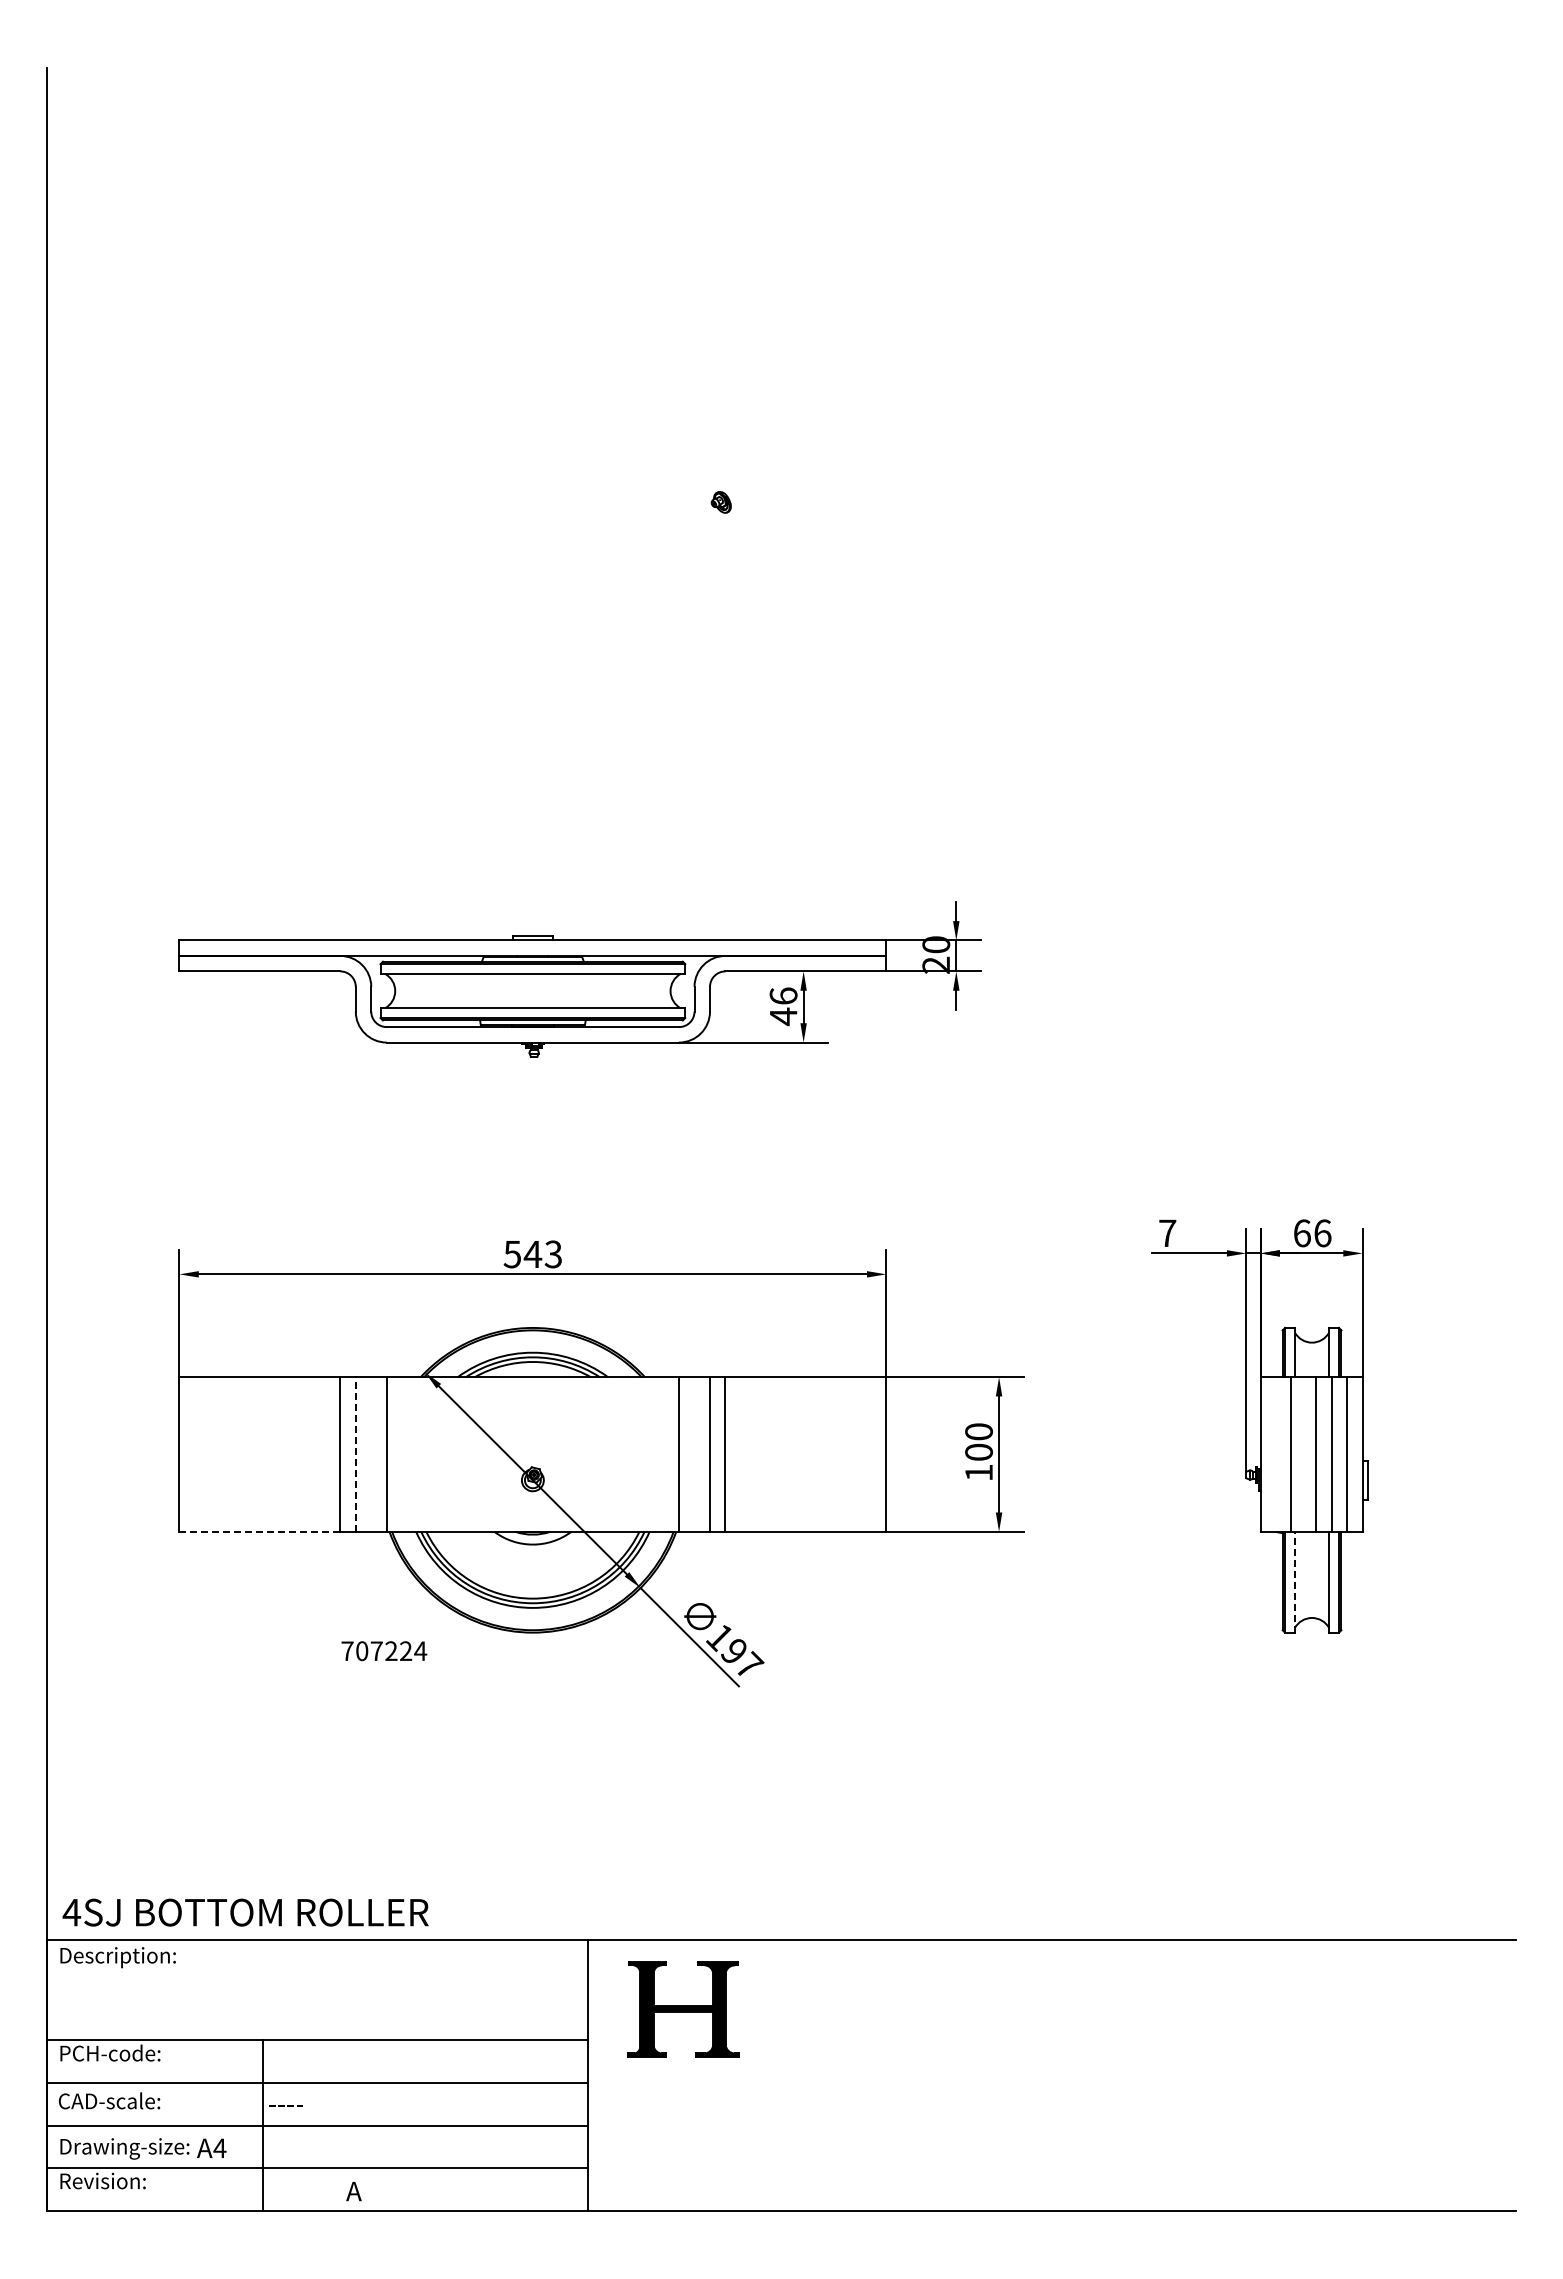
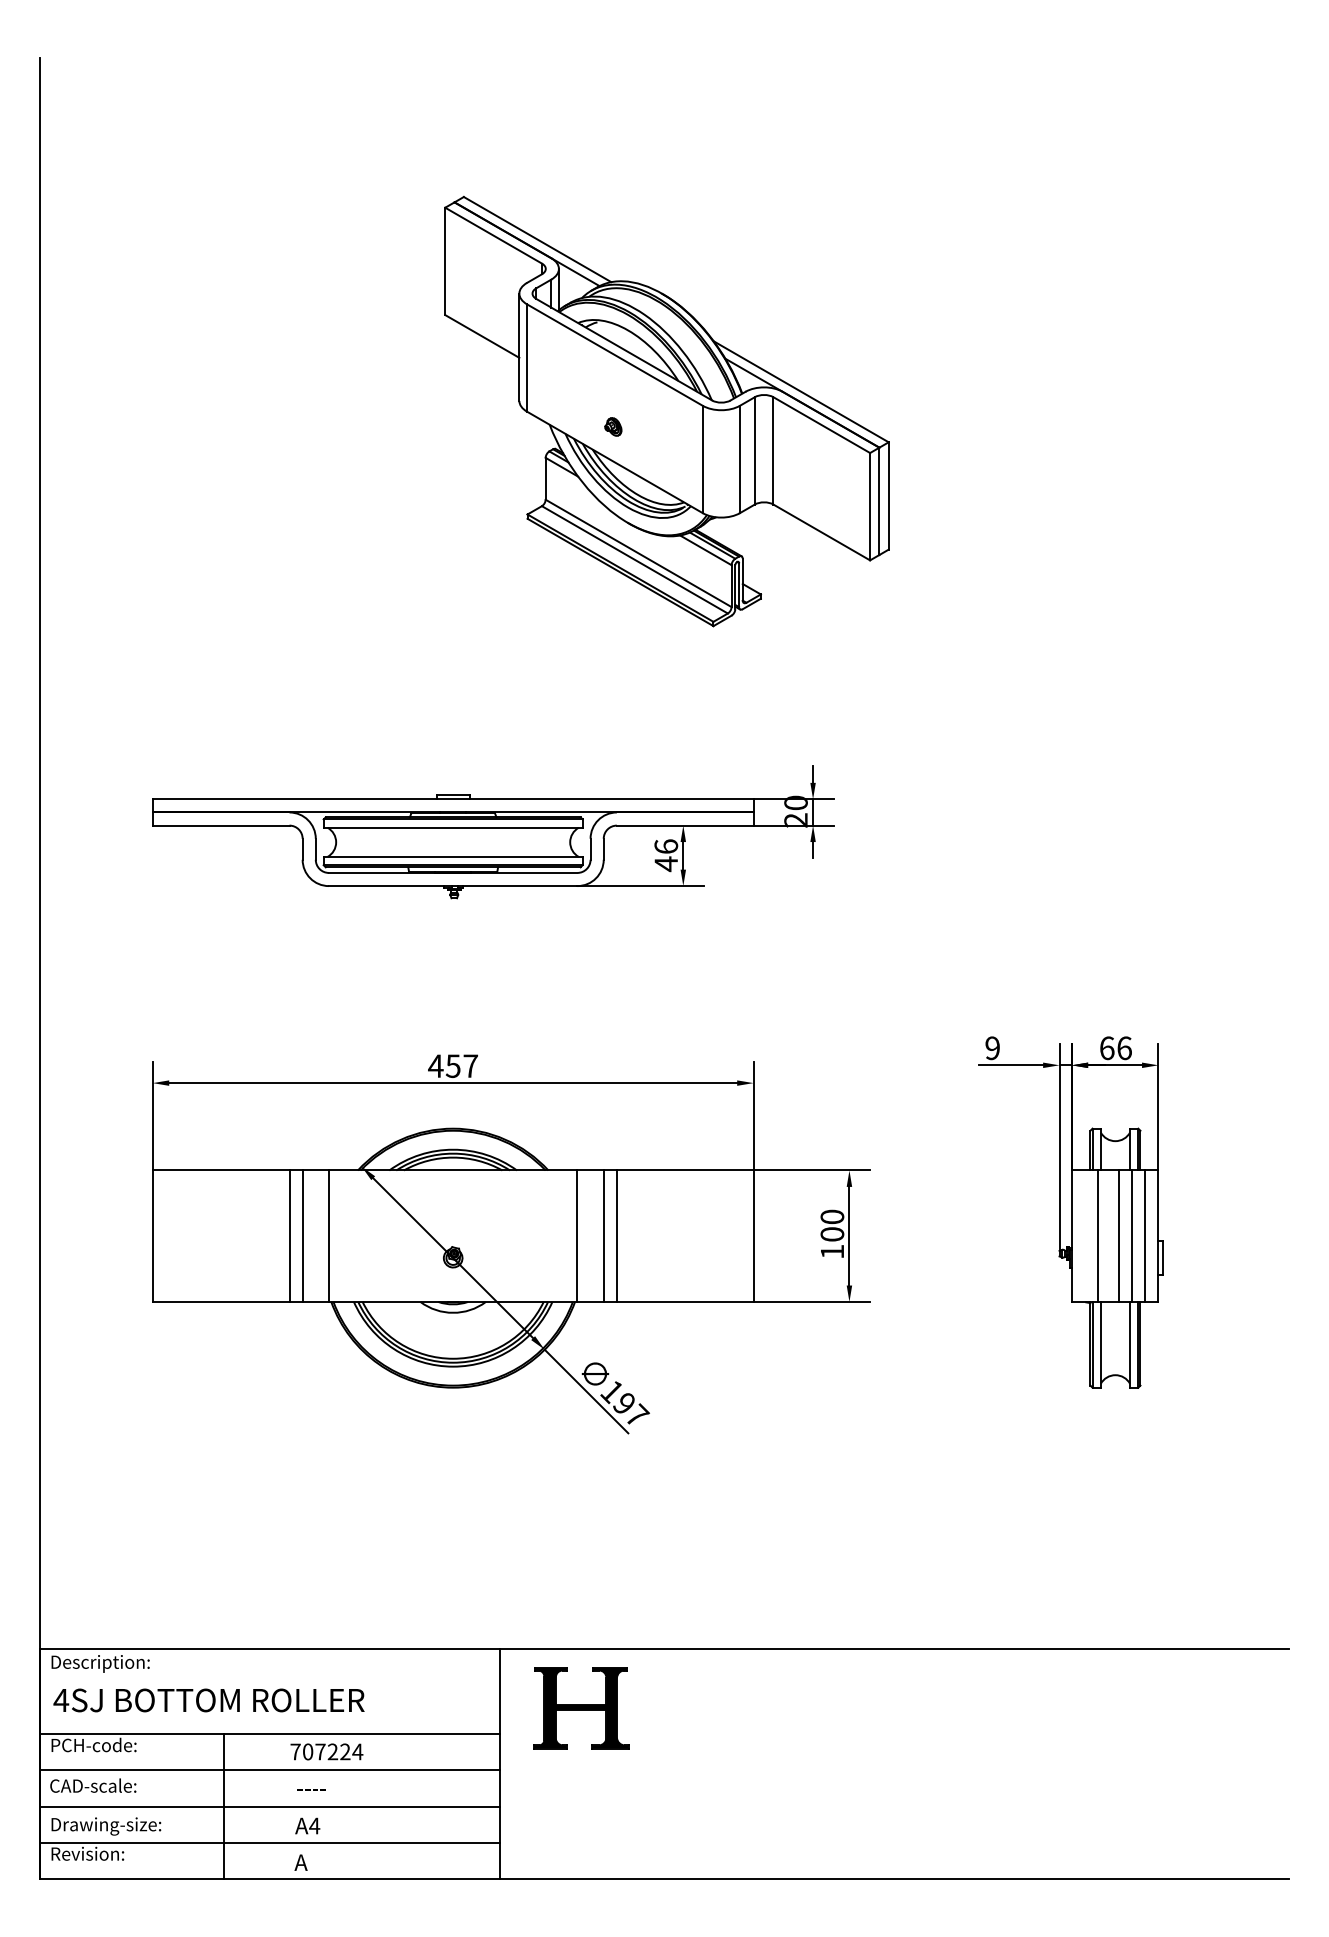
part: (784, 483) -> (667, 410), added
text: (1167, 1233) -> (992, 1048), 7 -> 9
text: (532, 1254) -> (452, 1066), 543 -> 457
line: (355, 1453) -> (302, 1235), dashed -> solid
line: (260, 1531) -> (221, 1301), dashed -> solid
line: (1294, 1581) -> (1100, 1344), dashed -> solid
text: (384, 1651) -> (327, 1752), moved
text: (245, 1912) -> (208, 1700), moved
text: (285, 2105) -> (310, 1789), moved
text: (211, 2147) -> (307, 1825), moved

